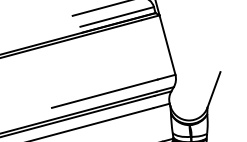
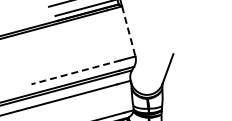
line: (167, 45) -> (128, 31), solid -> dashed
line: (104, 93) -> (75, 72), solid -> dashed

